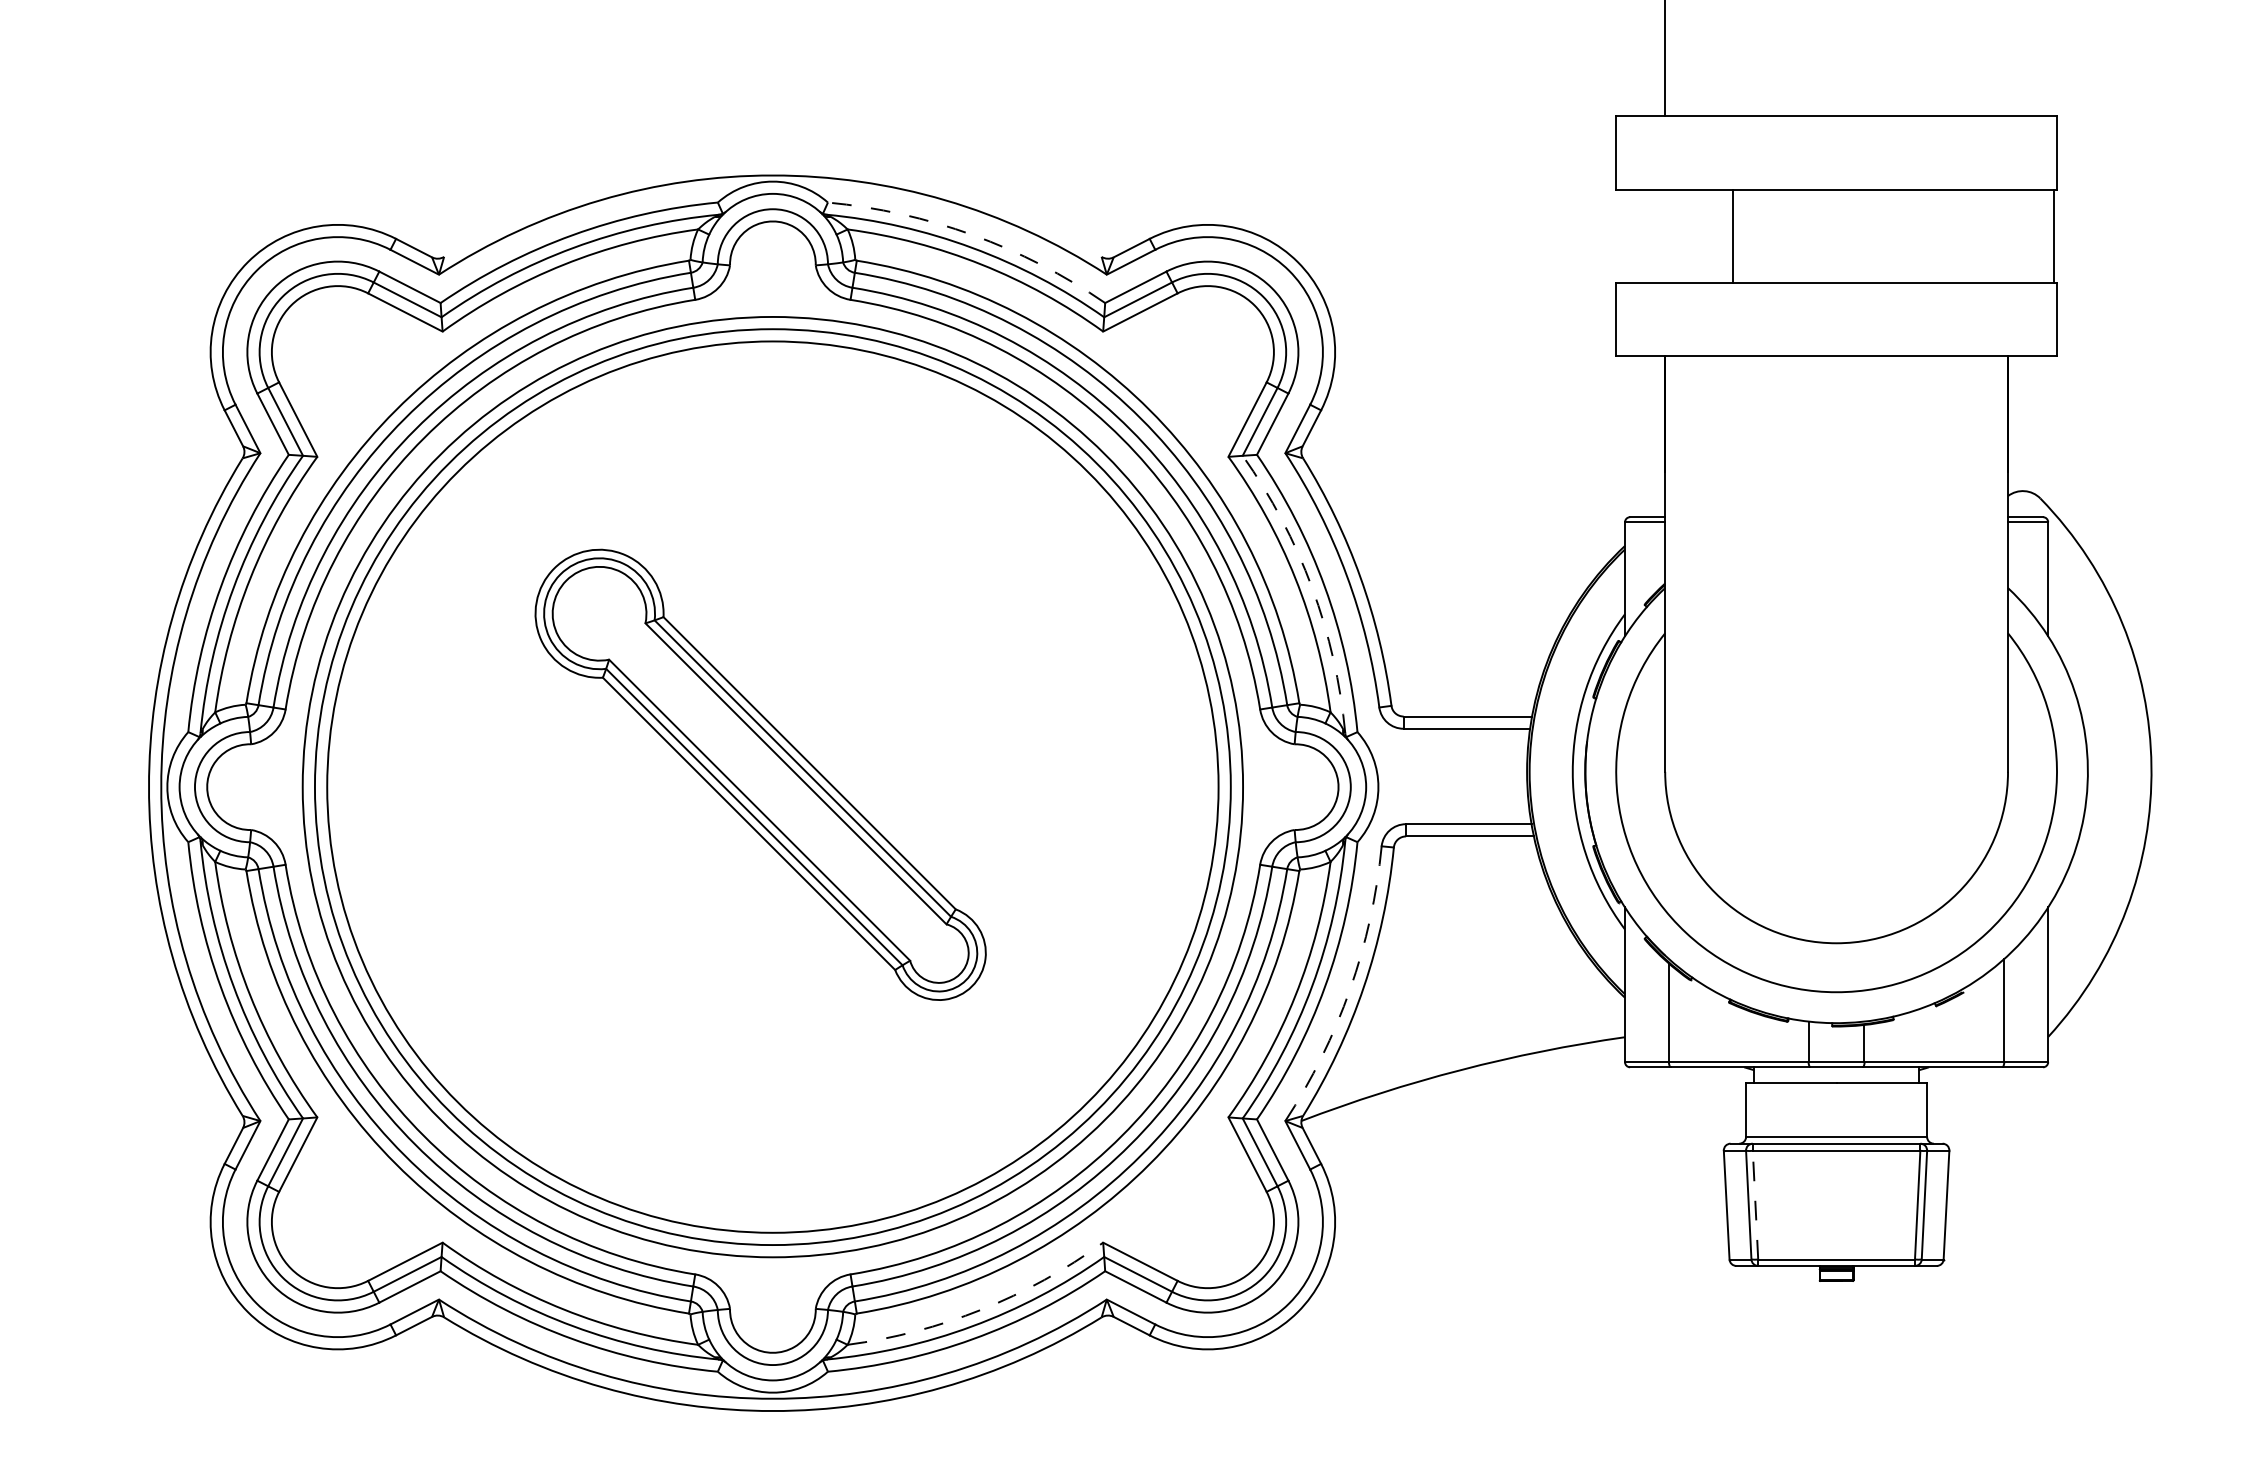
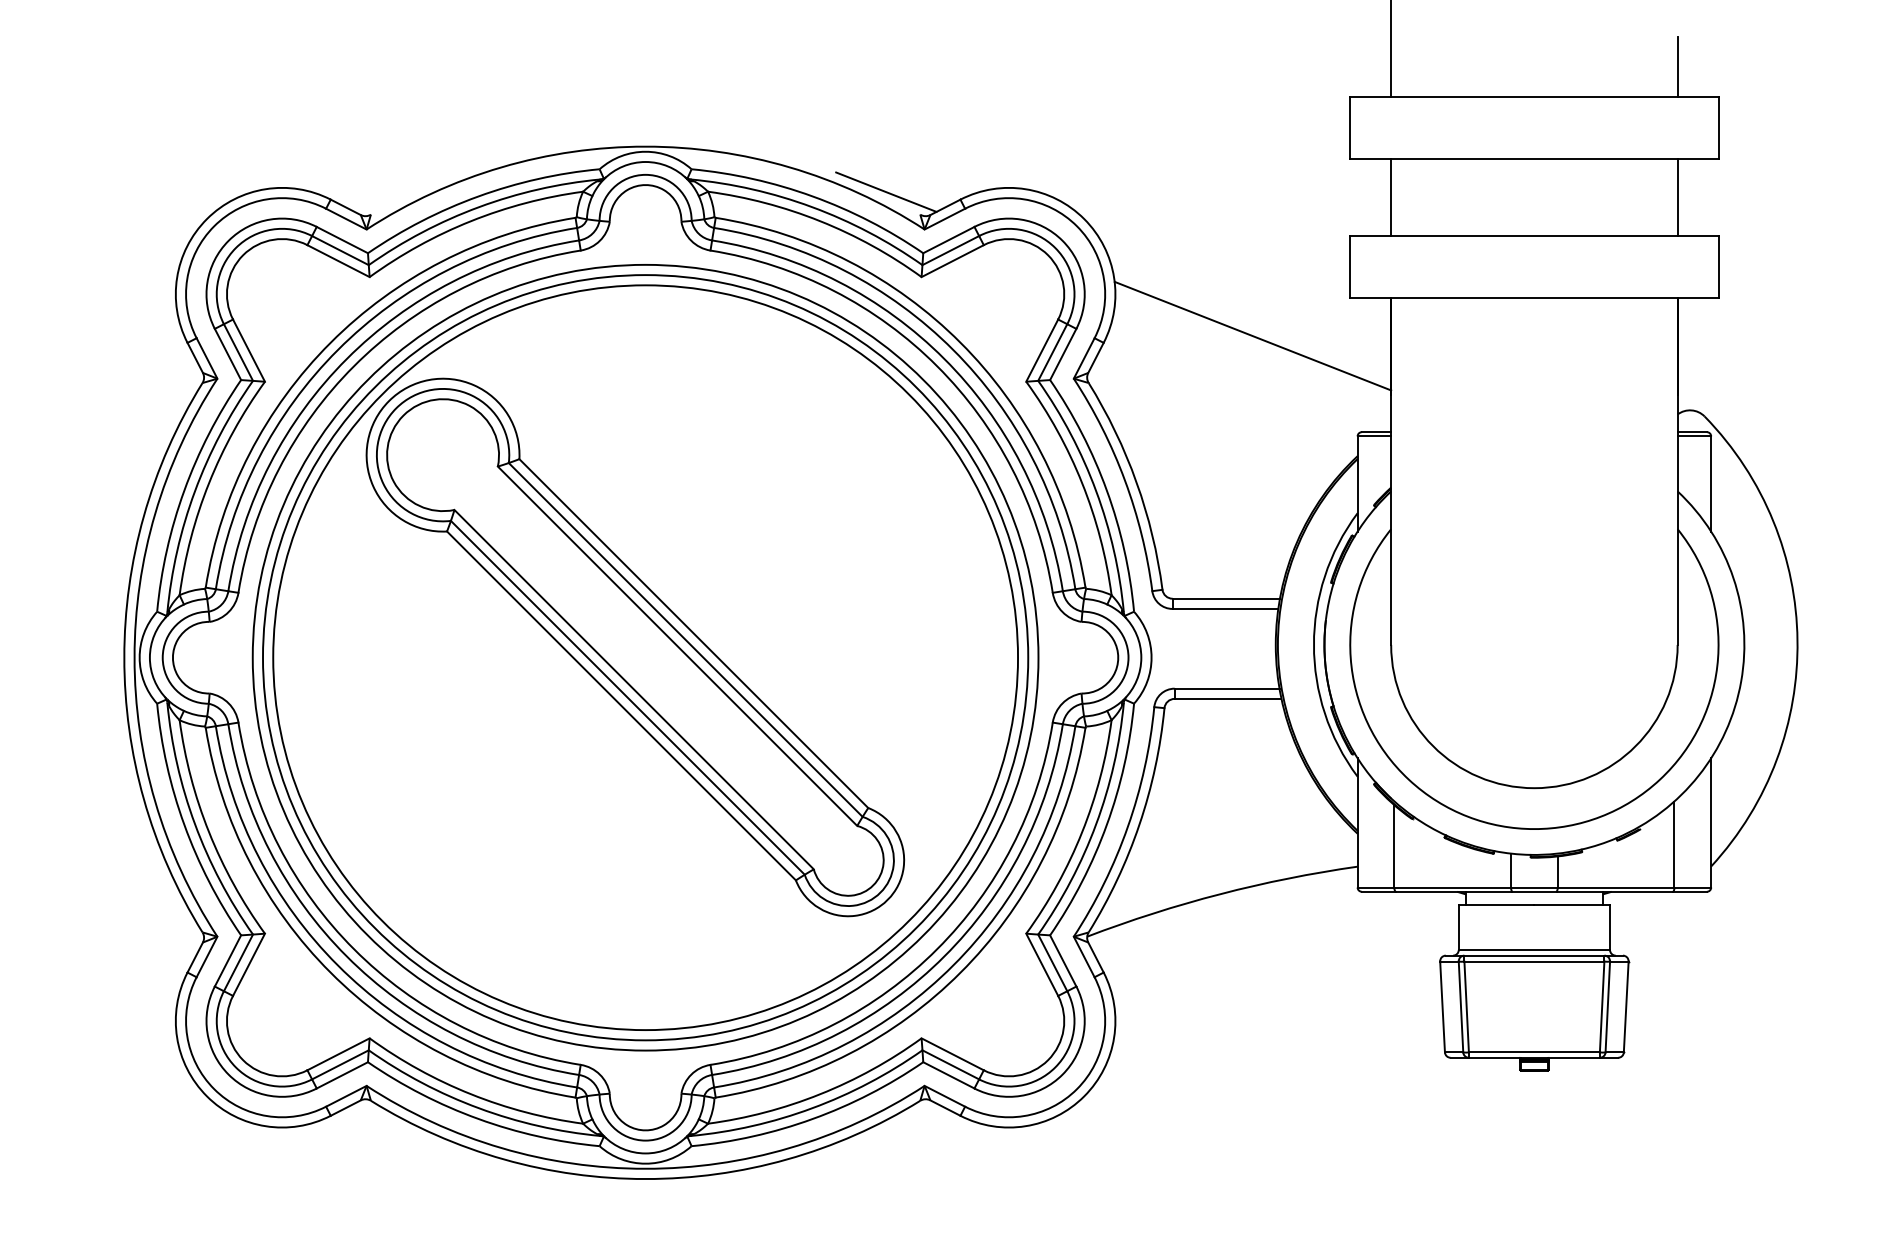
line: (2007, 79) -> (1677, 66), added
line: (1061, 229) -> (886, 191), added
arc: (972, 235) -> (812, 196), dashed -> solid
line: (1733, 236) -> (1391, 197), moved
line: (2053, 236) -> (1677, 197), moved
line: (1499, 401) -> (1252, 335), added
arc: (1312, 588) -> (1096, 491), dashed -> solid
part: (760, 774) -> (635, 647), size x1.43
arc: (1349, 989) -> (1127, 826), dashed -> solid
line: (1755, 1204) -> (1466, 1006), dashed -> solid
arc: (982, 1309) -> (820, 1094), dashed -> solid

